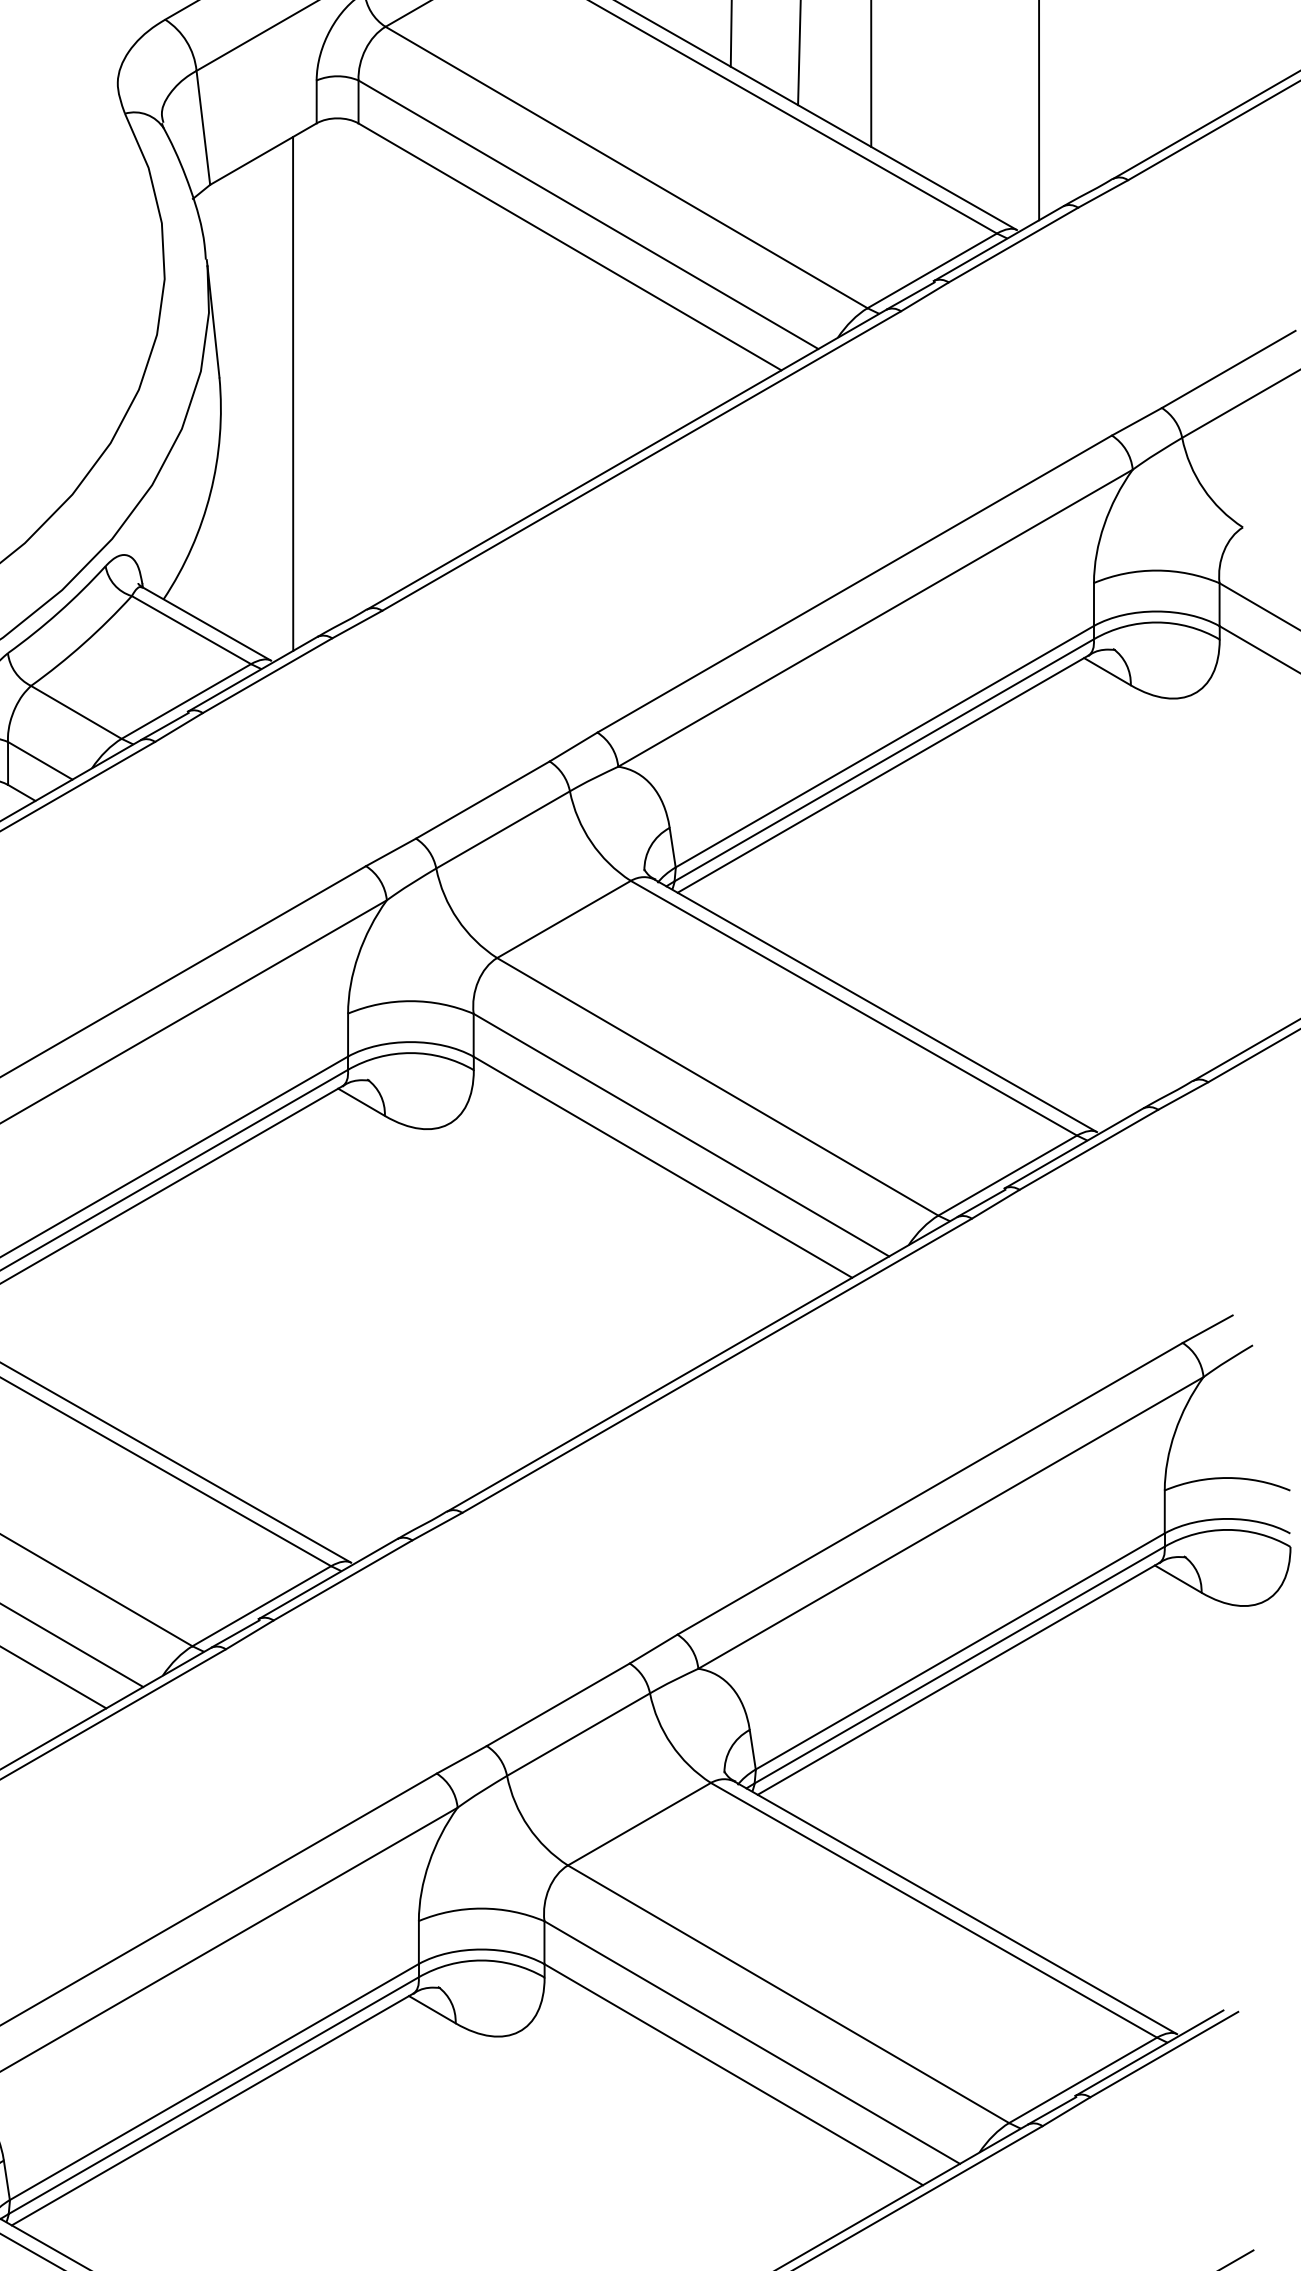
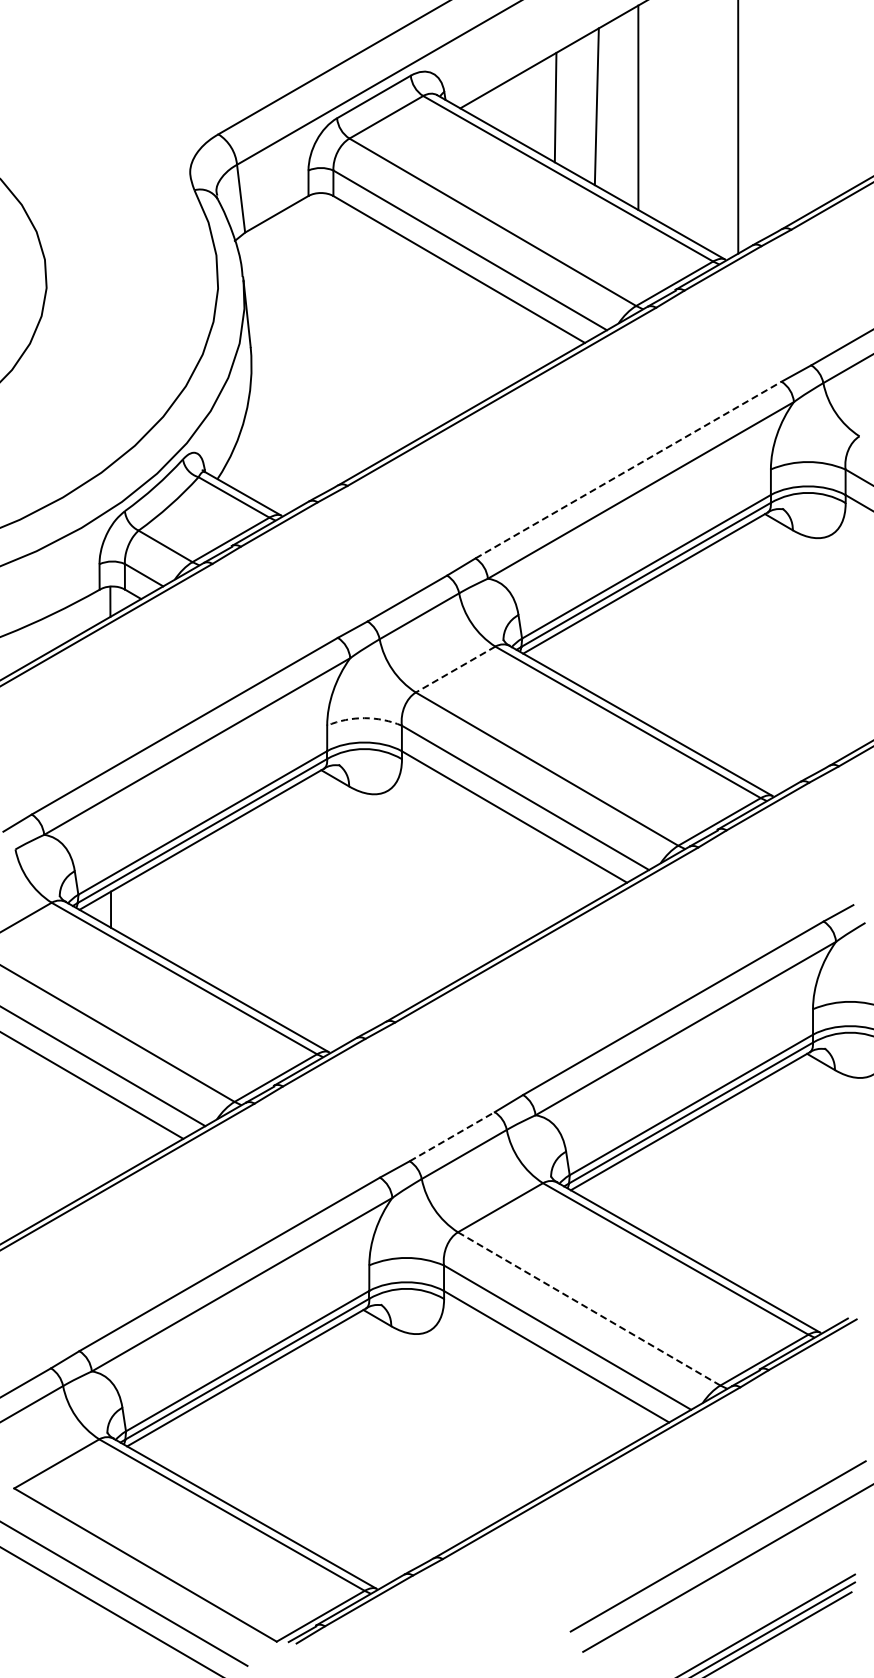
line: (293, 393) -> (294, 356), removed
line: (854, 584) -> (628, 470), solid -> dashed
line: (563, 919) -> (455, 669), solid -> dashed
arc: (410, 1001) -> (364, 718), solid -> dashed
line: (558, 1704) -> (452, 1136), solid -> dashed
line: (789, 1993) -> (589, 1308), solid -> dashed

